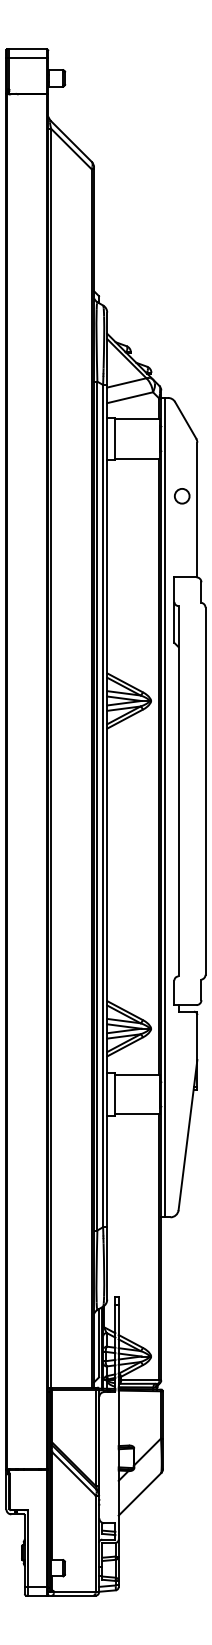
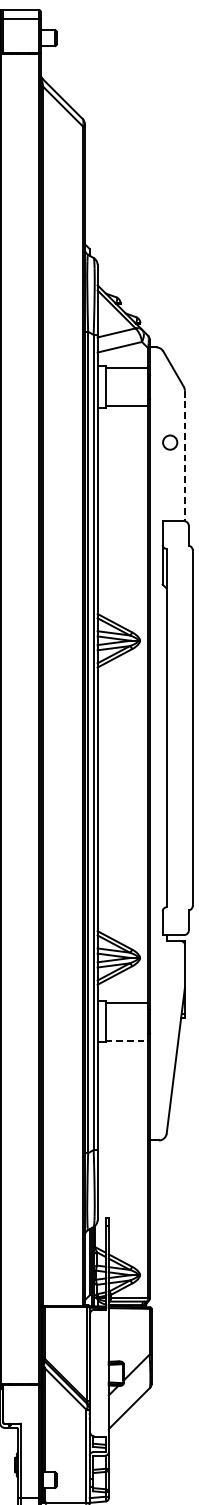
line: (197, 510) -> (185, 456), solid -> dashed
line: (164, 807) -> (153, 743), removed
line: (138, 1114) -> (127, 1040), solid -> dashed

